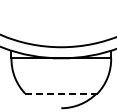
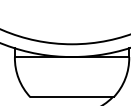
line: (61, 93) -> (72, 97), dashed -> solid

